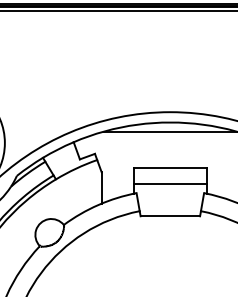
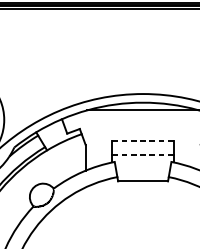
line: (170, 168) -> (143, 141), solid -> dashed
line: (170, 184) -> (143, 154), solid -> dashed

